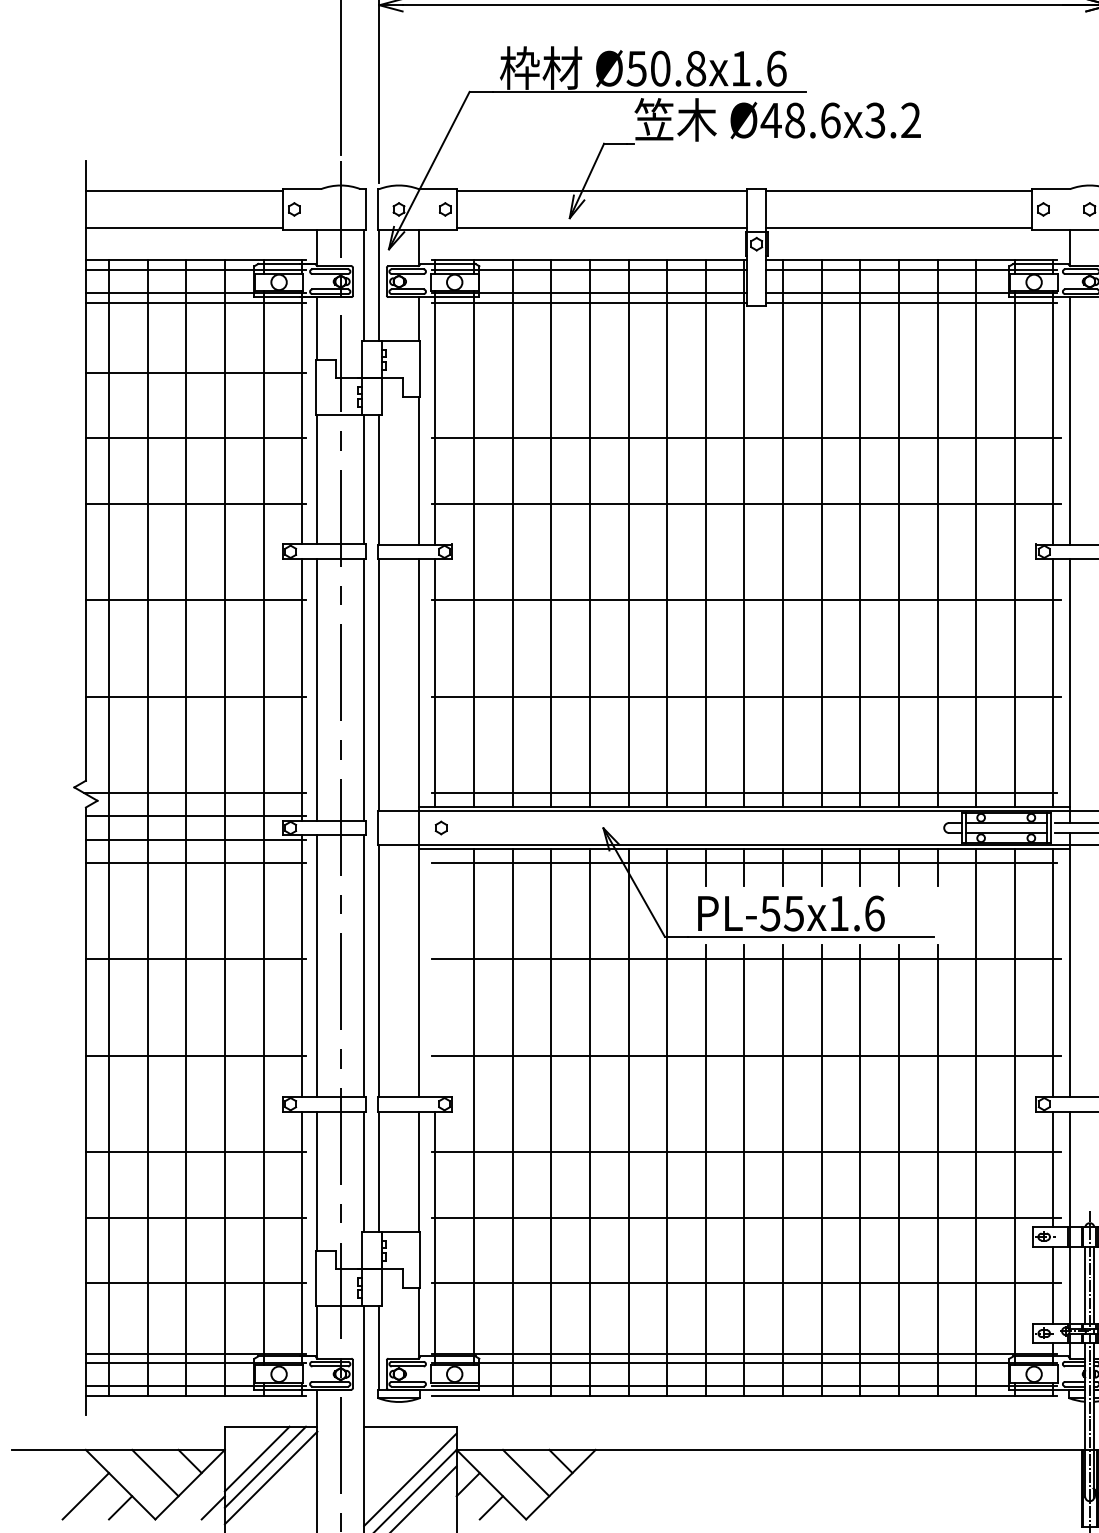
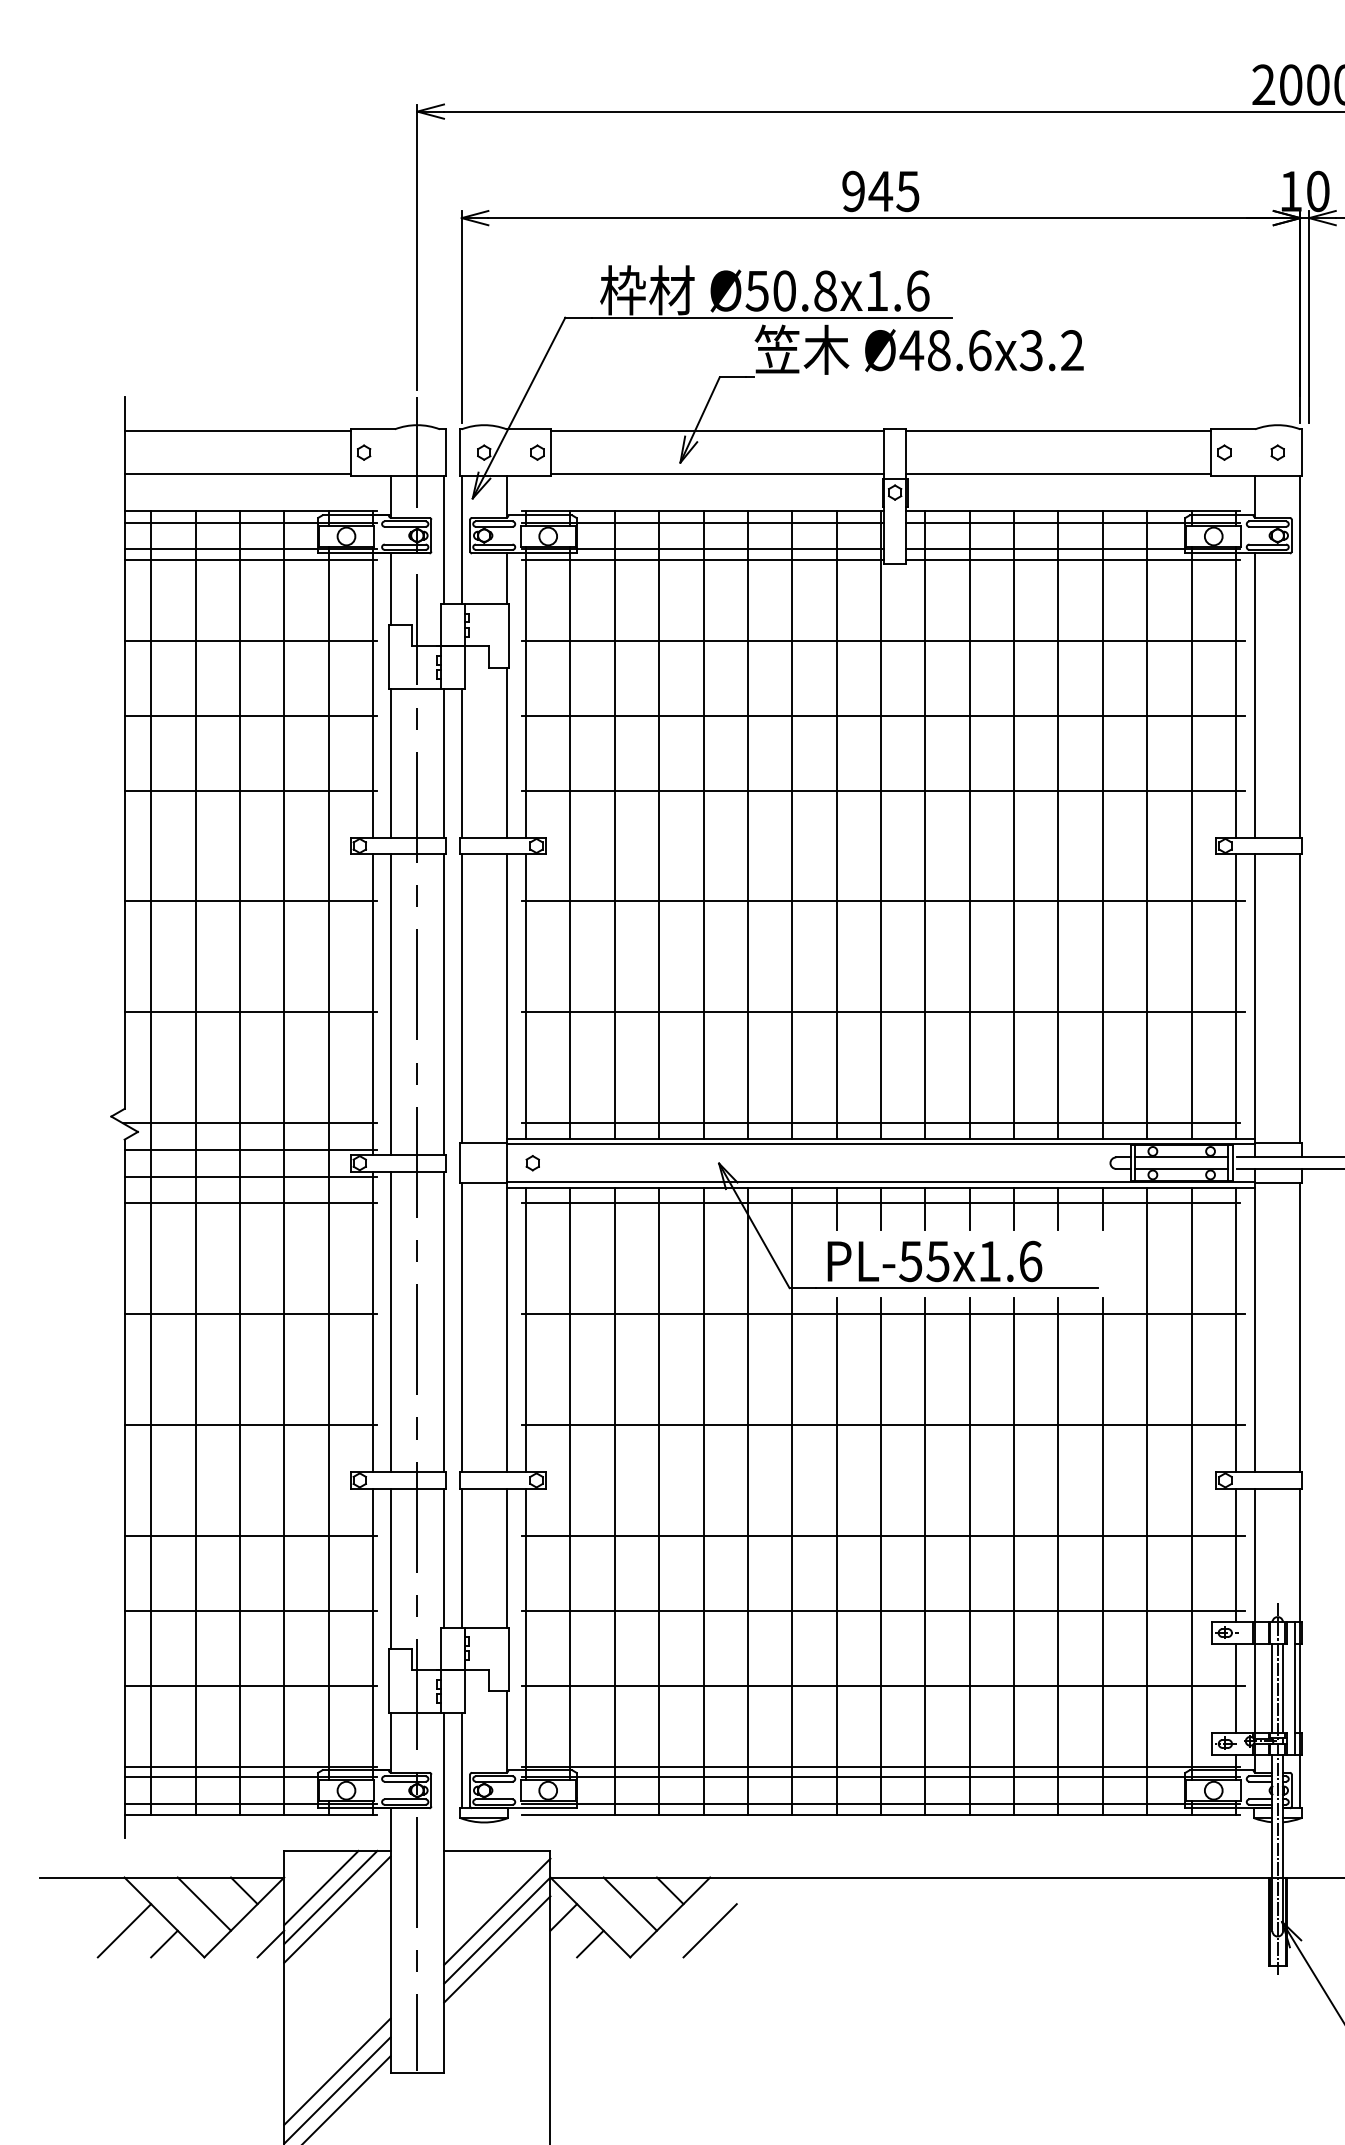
line: (745, 372) -> (882, 640), added
line: (435, 972) -> (526, 1329), added
line: (595, 1496) -> (709, 1930), added

